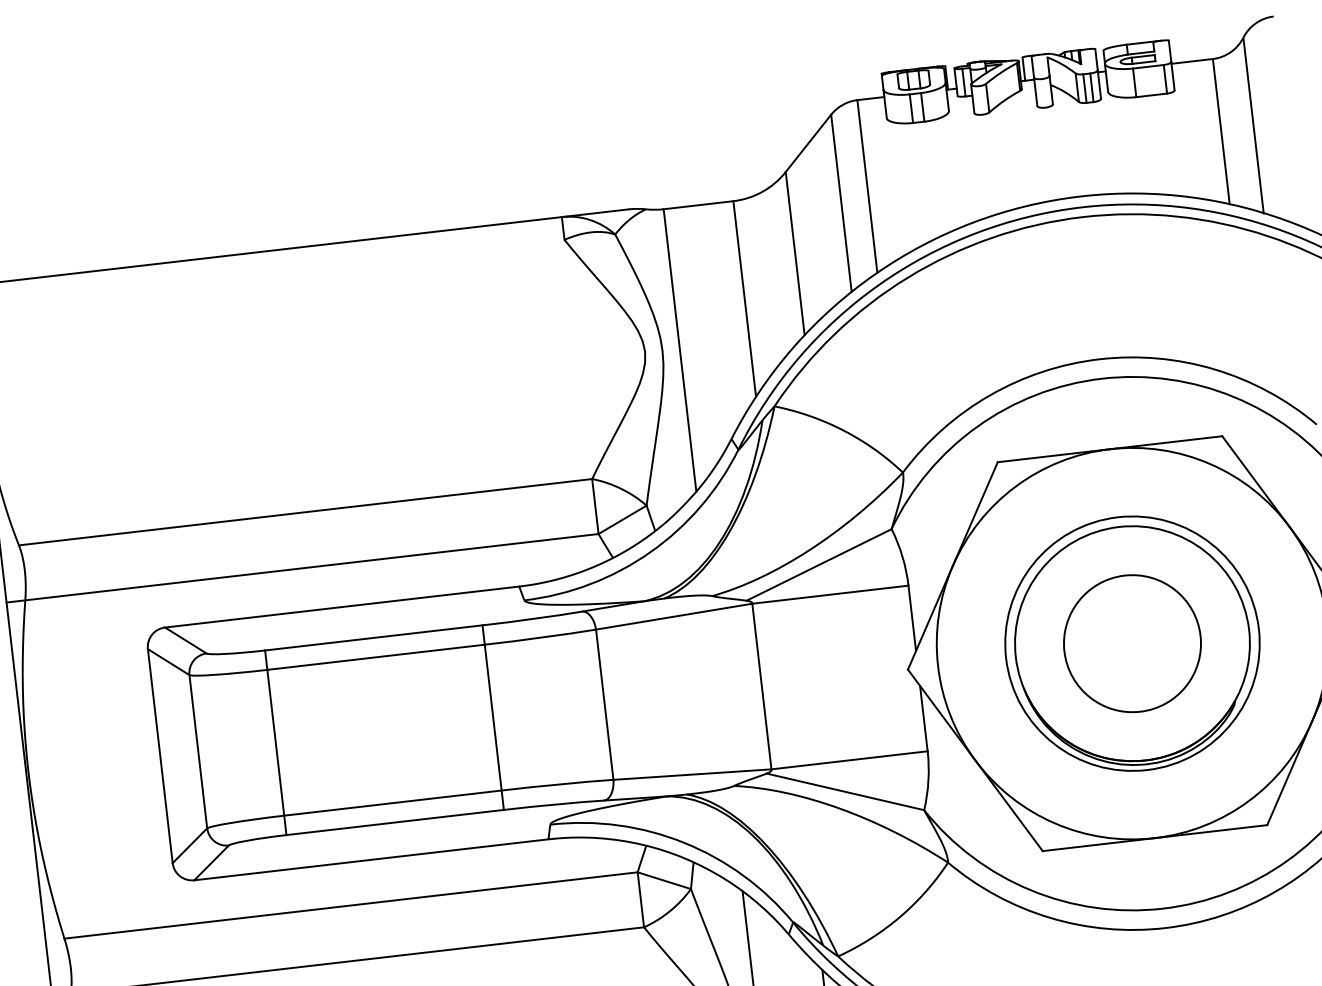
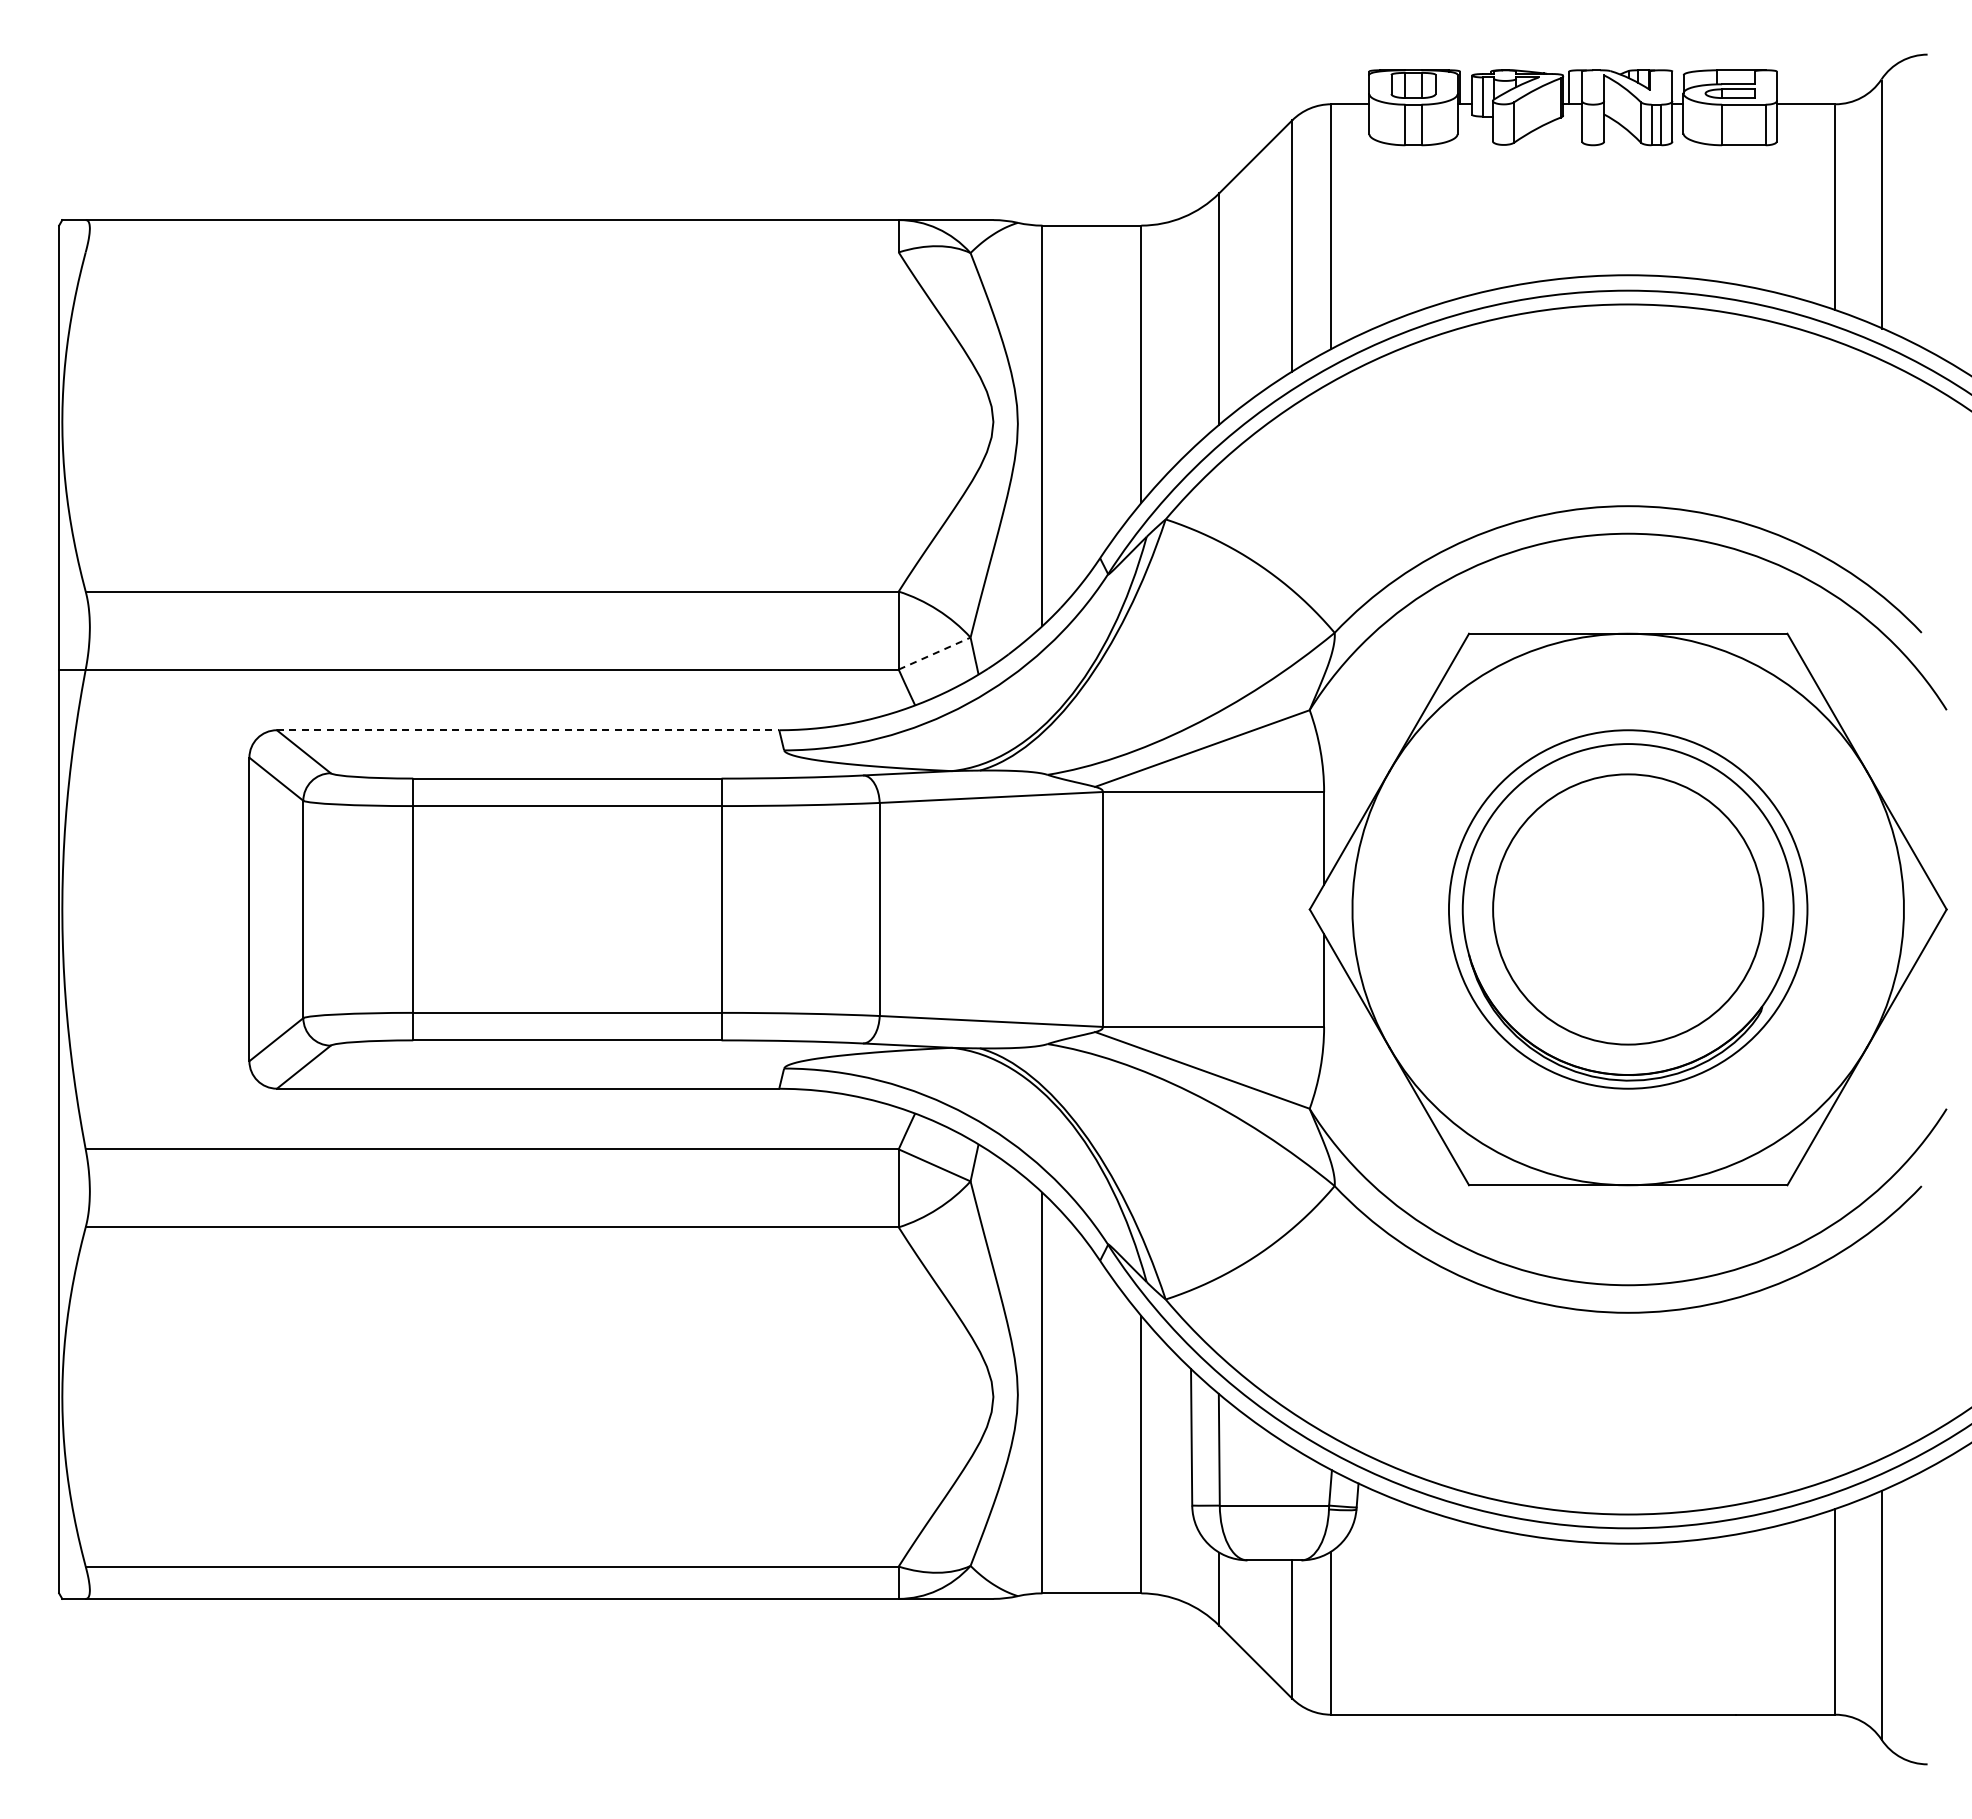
line: (623, 519) -> (935, 653), solid -> dashed
line: (342, 607) -> (528, 730), solid -> dashed
circle: (1131, 643) -> (1627, 909), size x1.4

